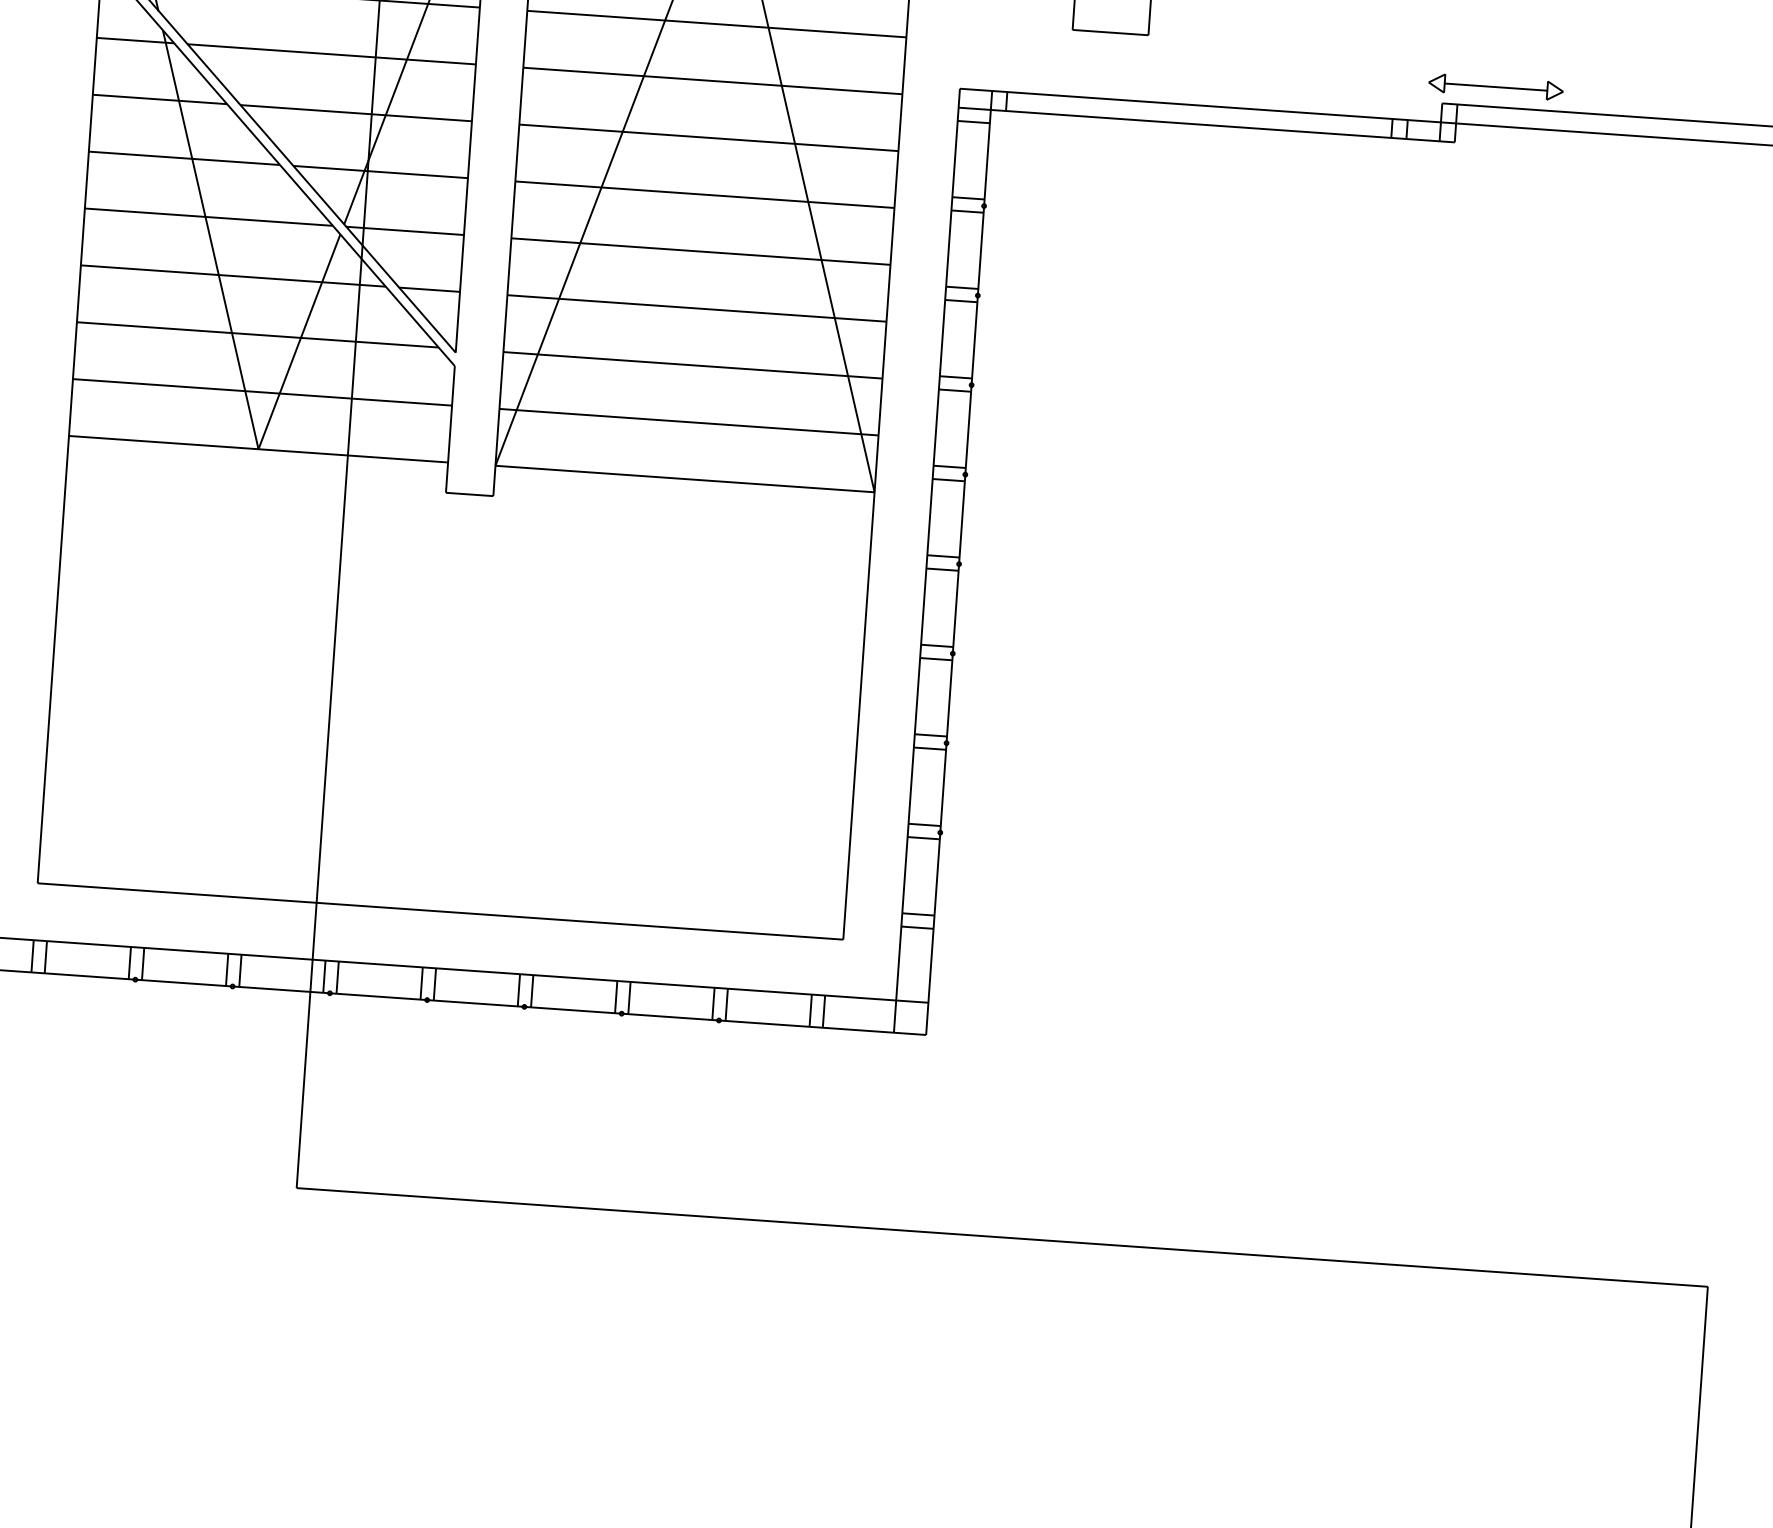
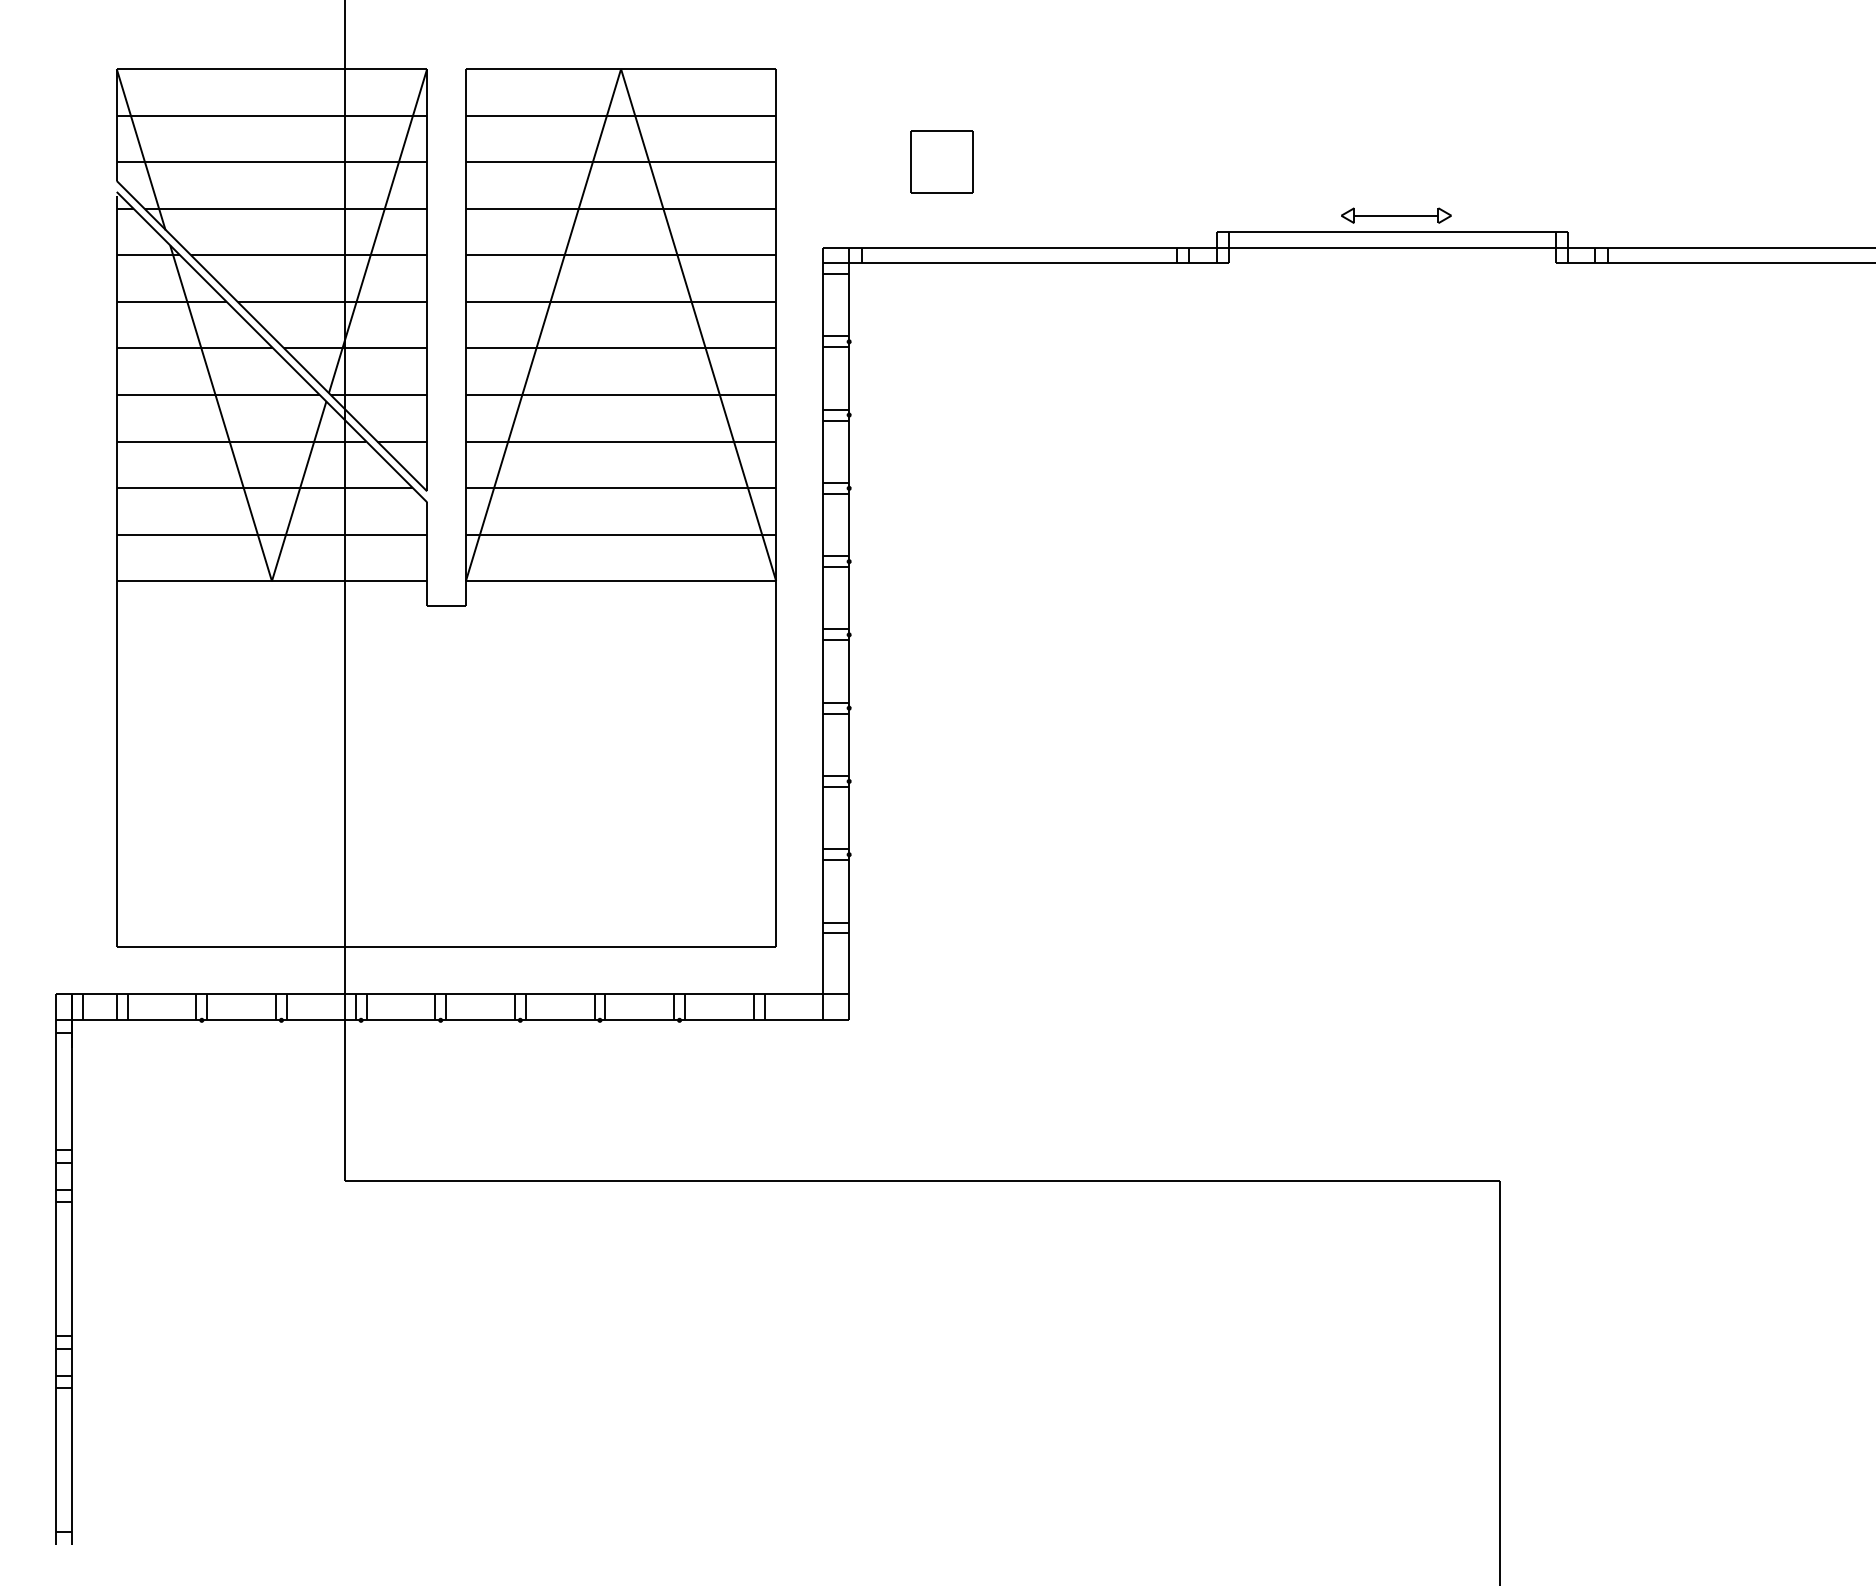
part: (1496, 86) -> (1396, 215), moved

